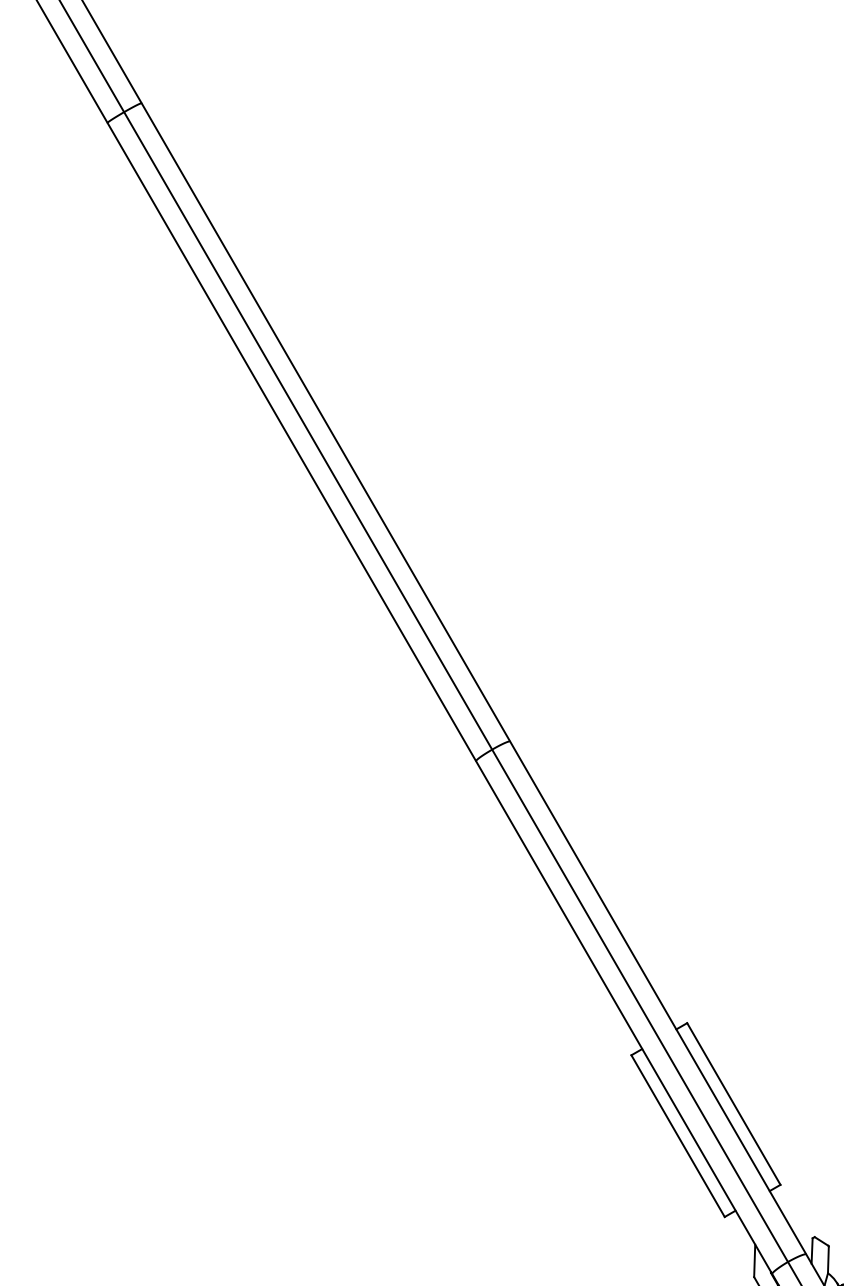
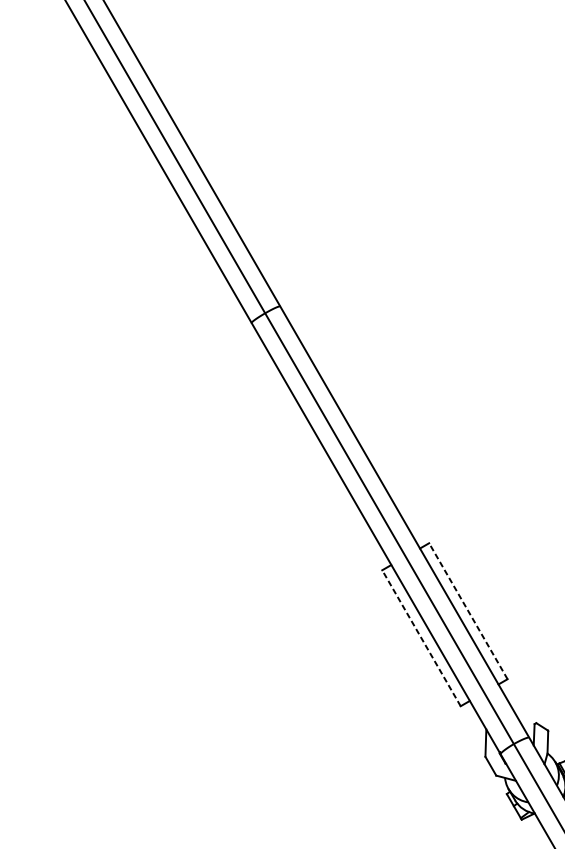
line: (733, 1103) -> (468, 610), solid -> dashed
line: (677, 1135) -> (420, 637), solid -> dashed

